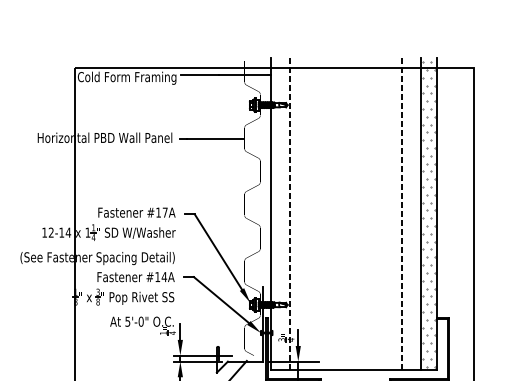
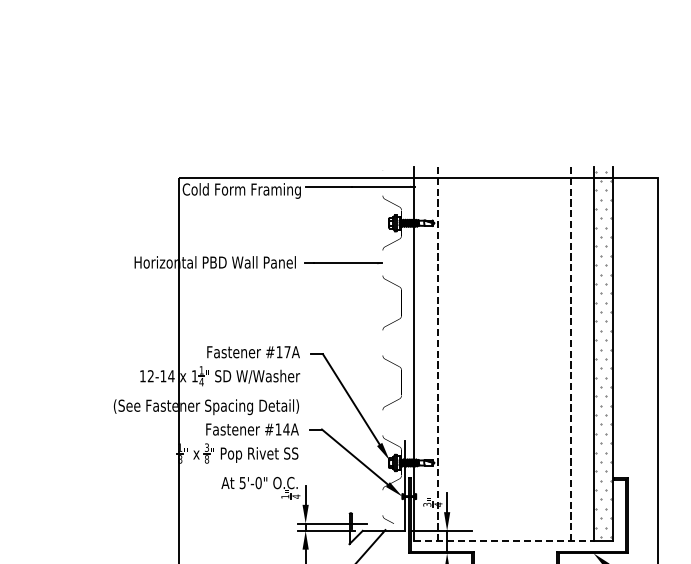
line: (346, 370) -> (504, 541), solid -> dashed

